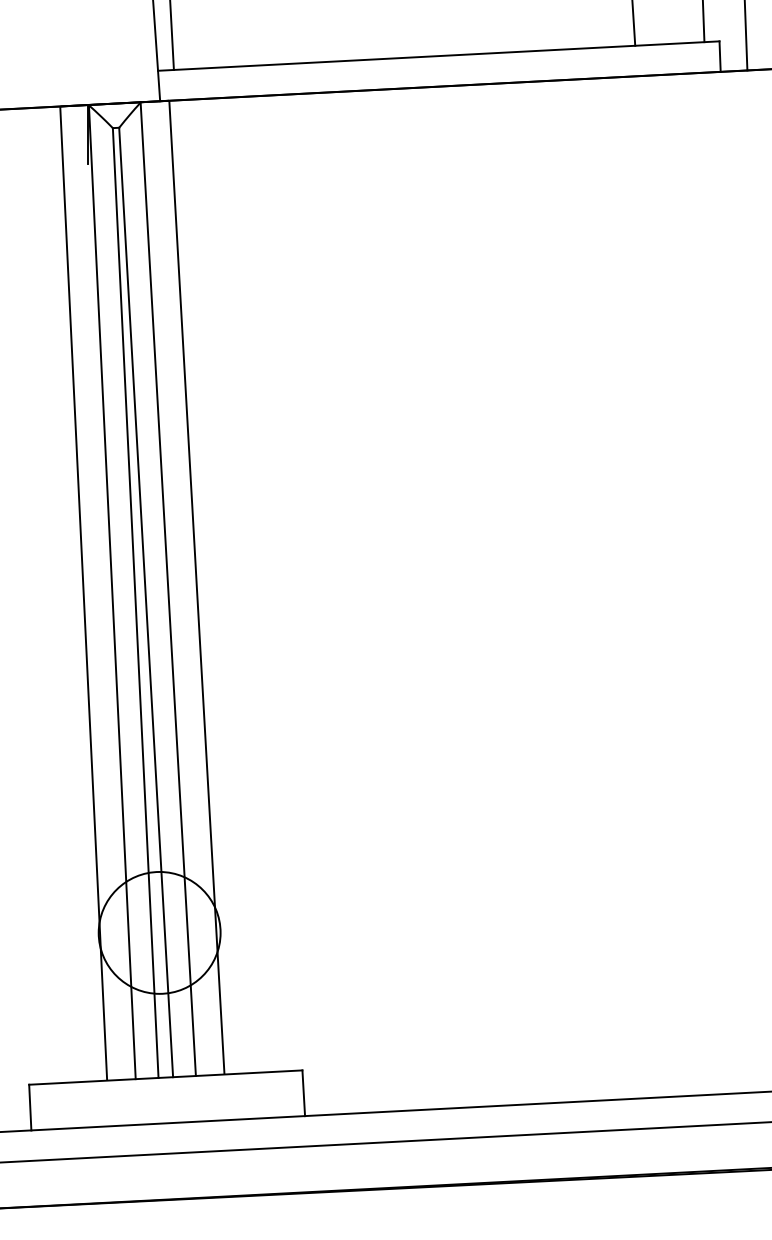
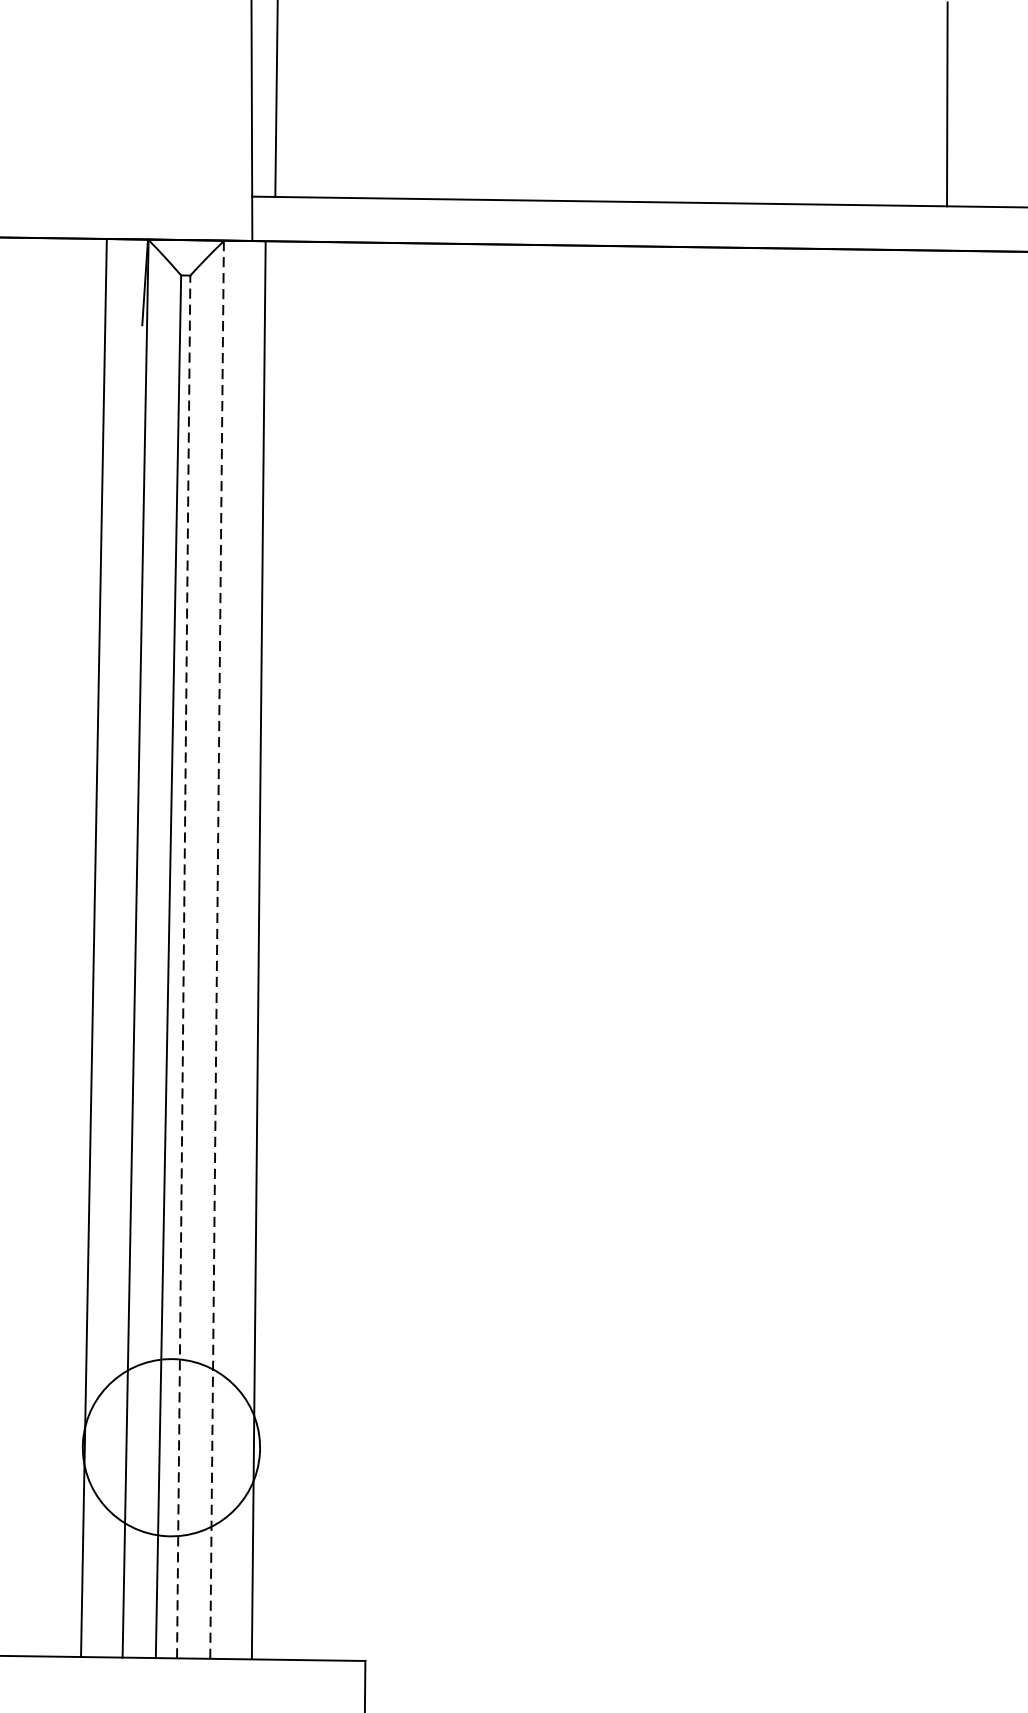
line: (168, 589) -> (217, 950), solid -> dashed
line: (146, 602) -> (184, 967), solid -> dashed

